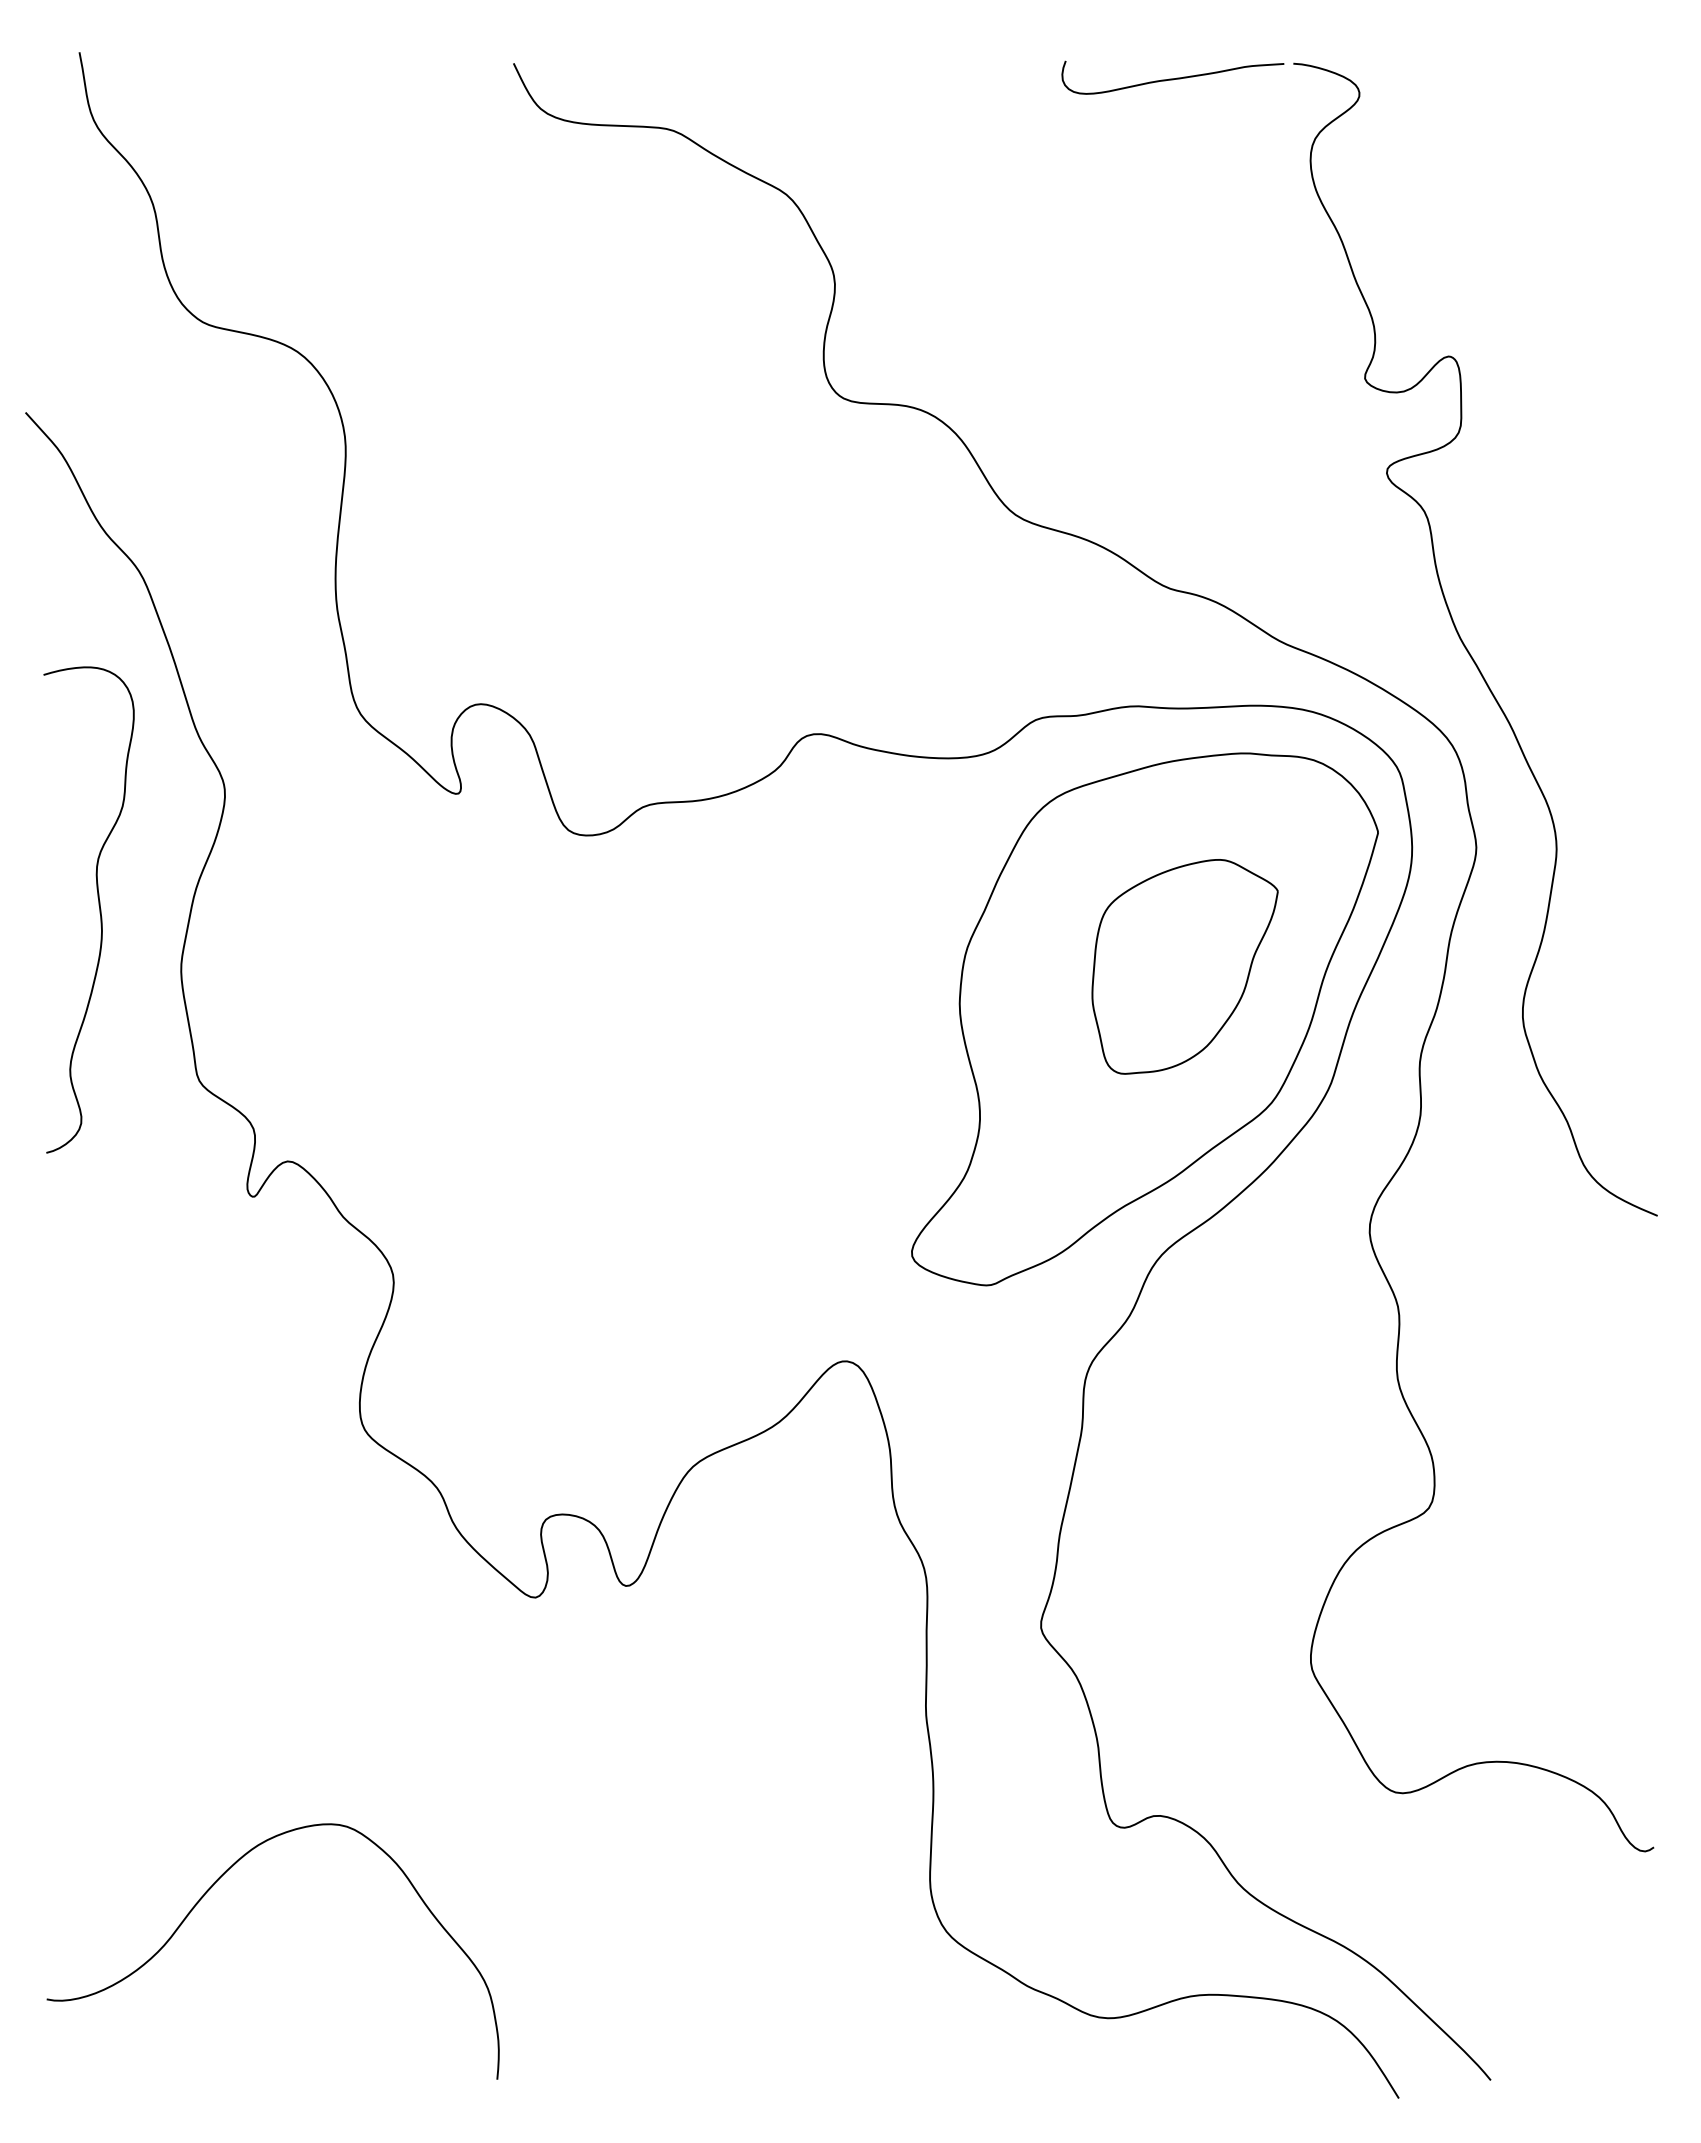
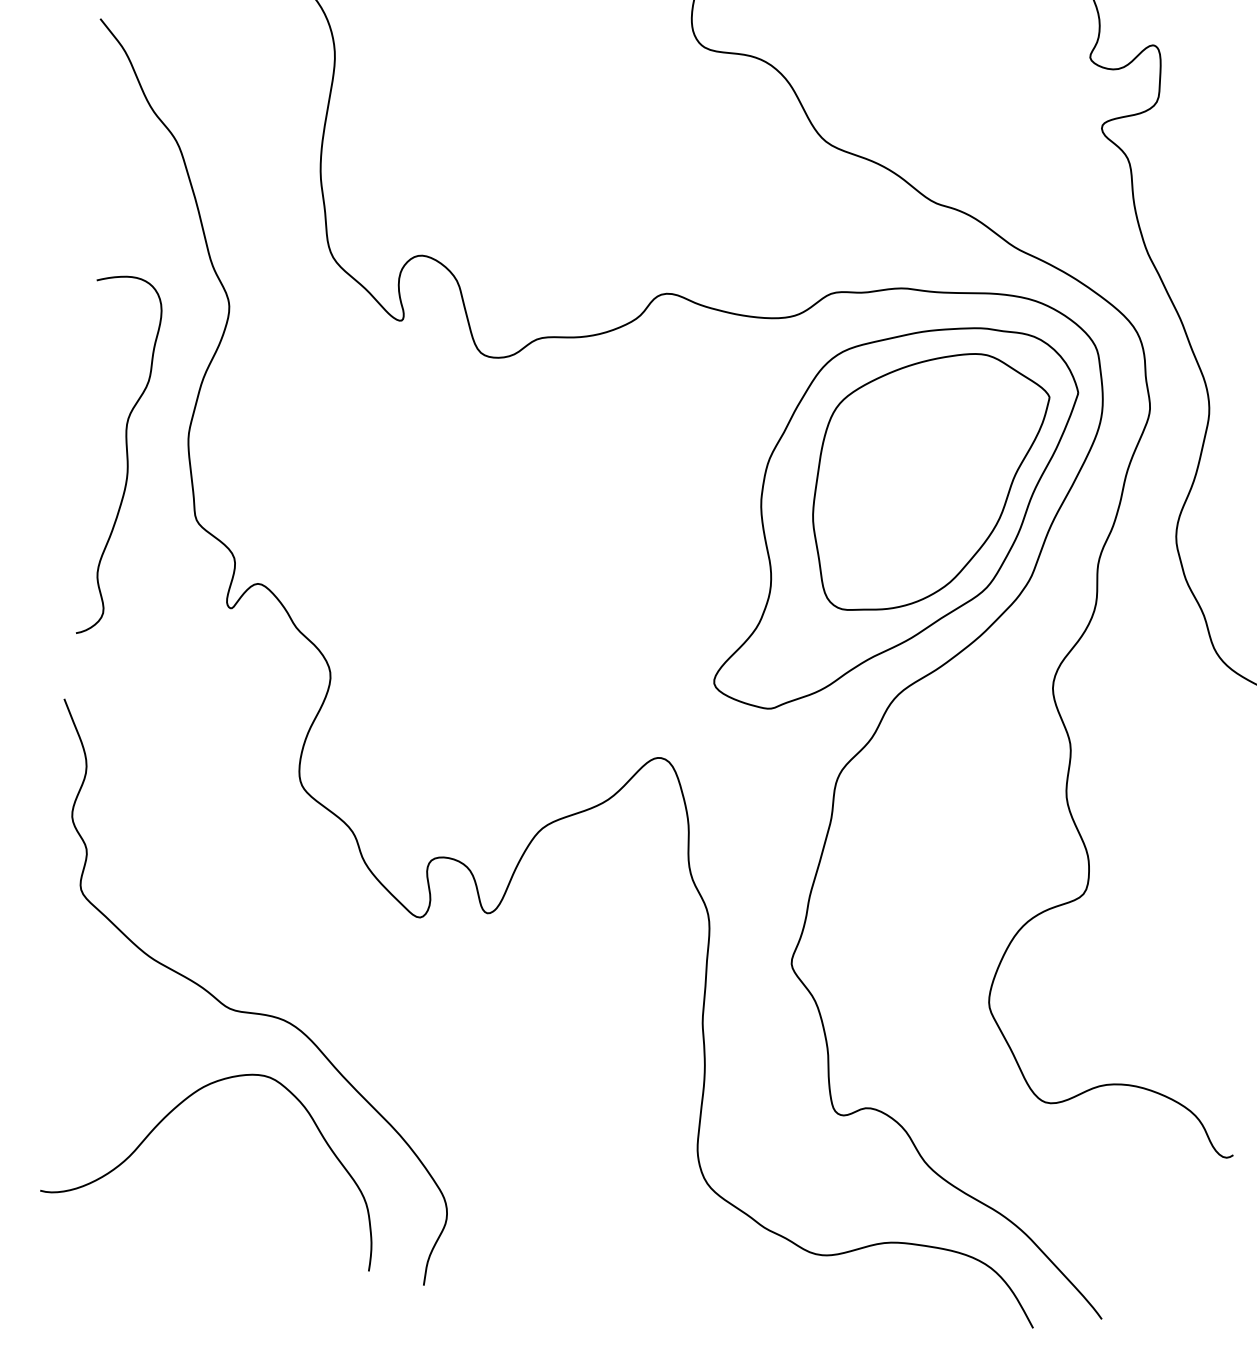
curve: (98, 905) -> (126, 453), moved
part: (1184, 966) -> (929, 482), size x1.67
curve: (316, 1740) -> (251, 1012), added

